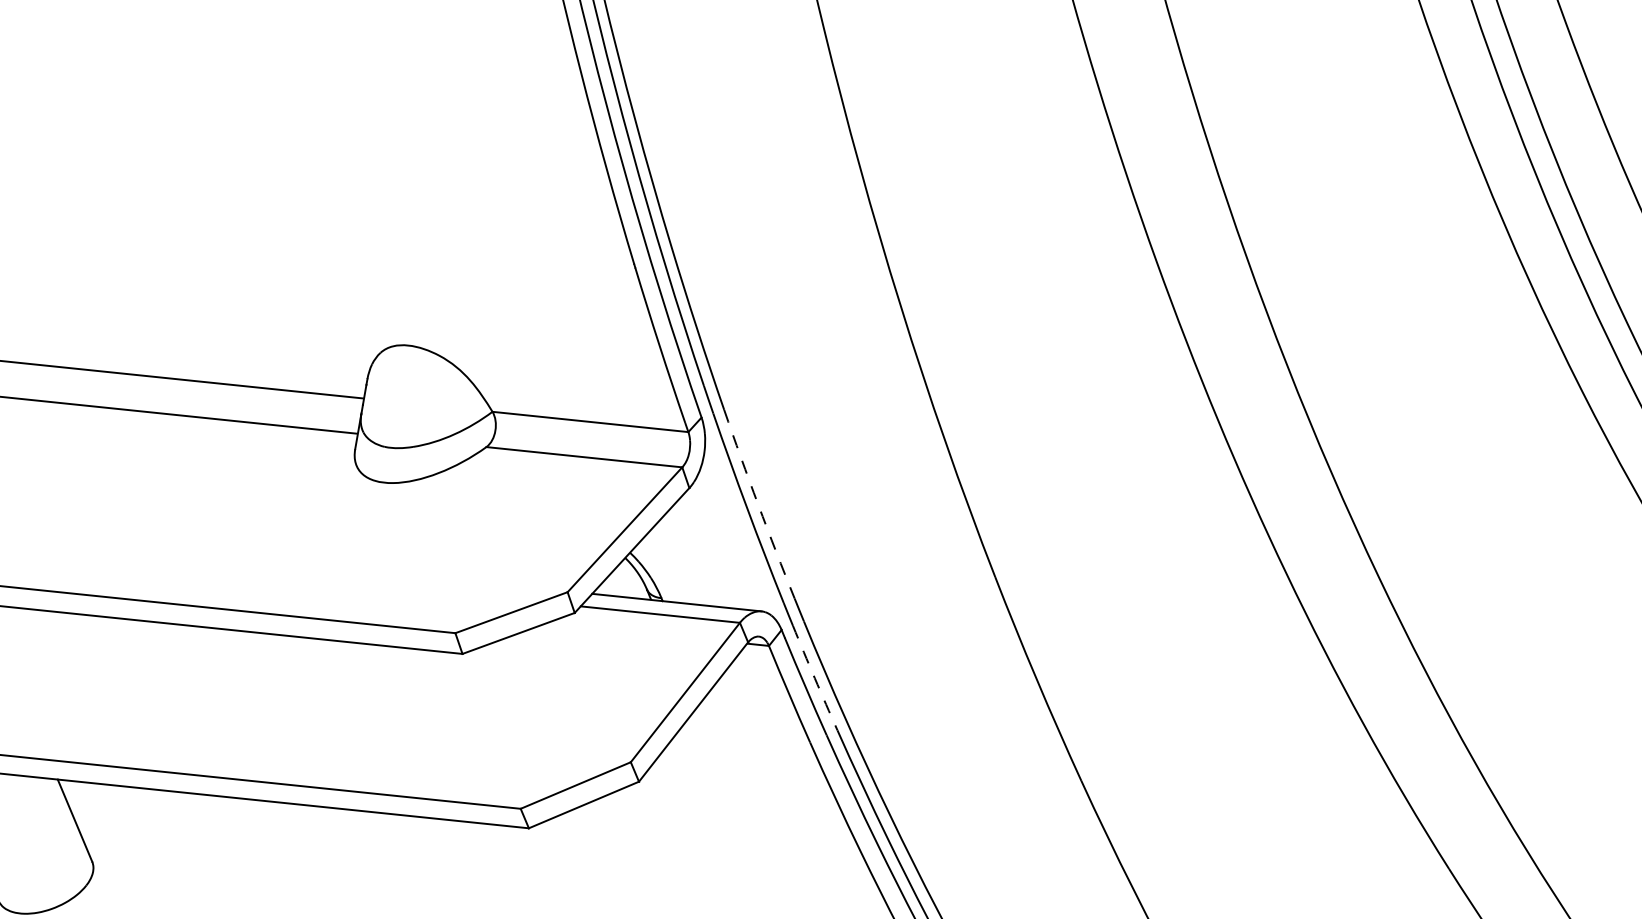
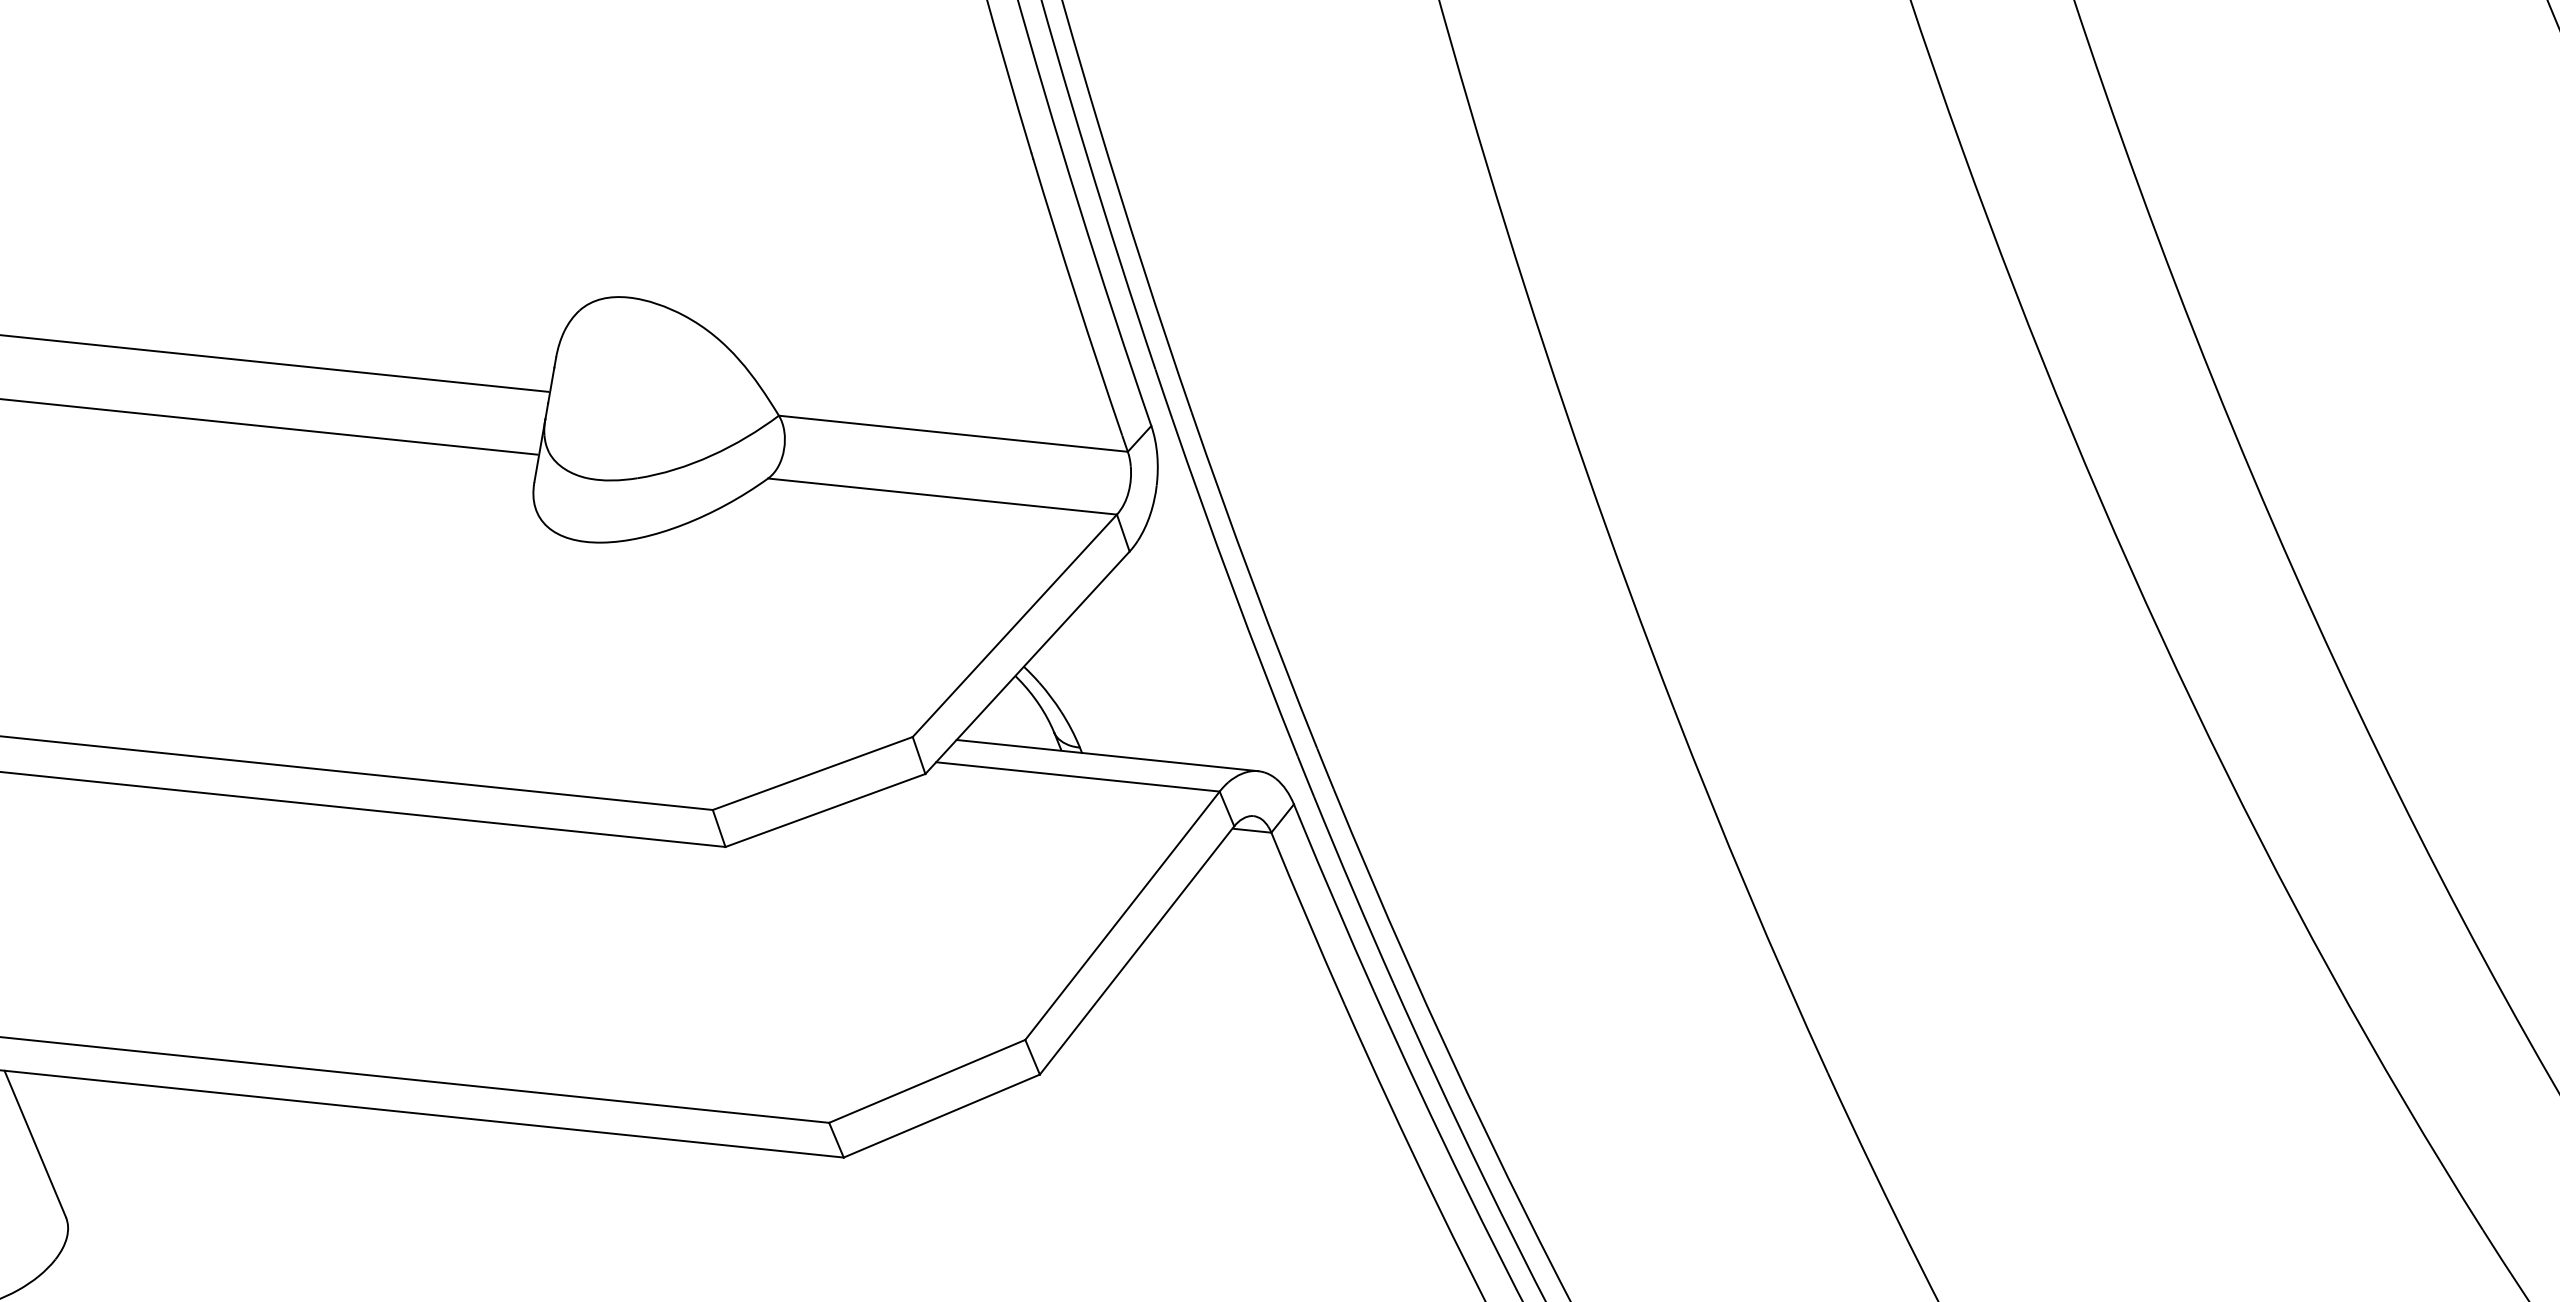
arc: (758, 504) -> (1252, 580), dashed -> solid
arc: (814, 678) -> (1352, 890), dashed -> solid

